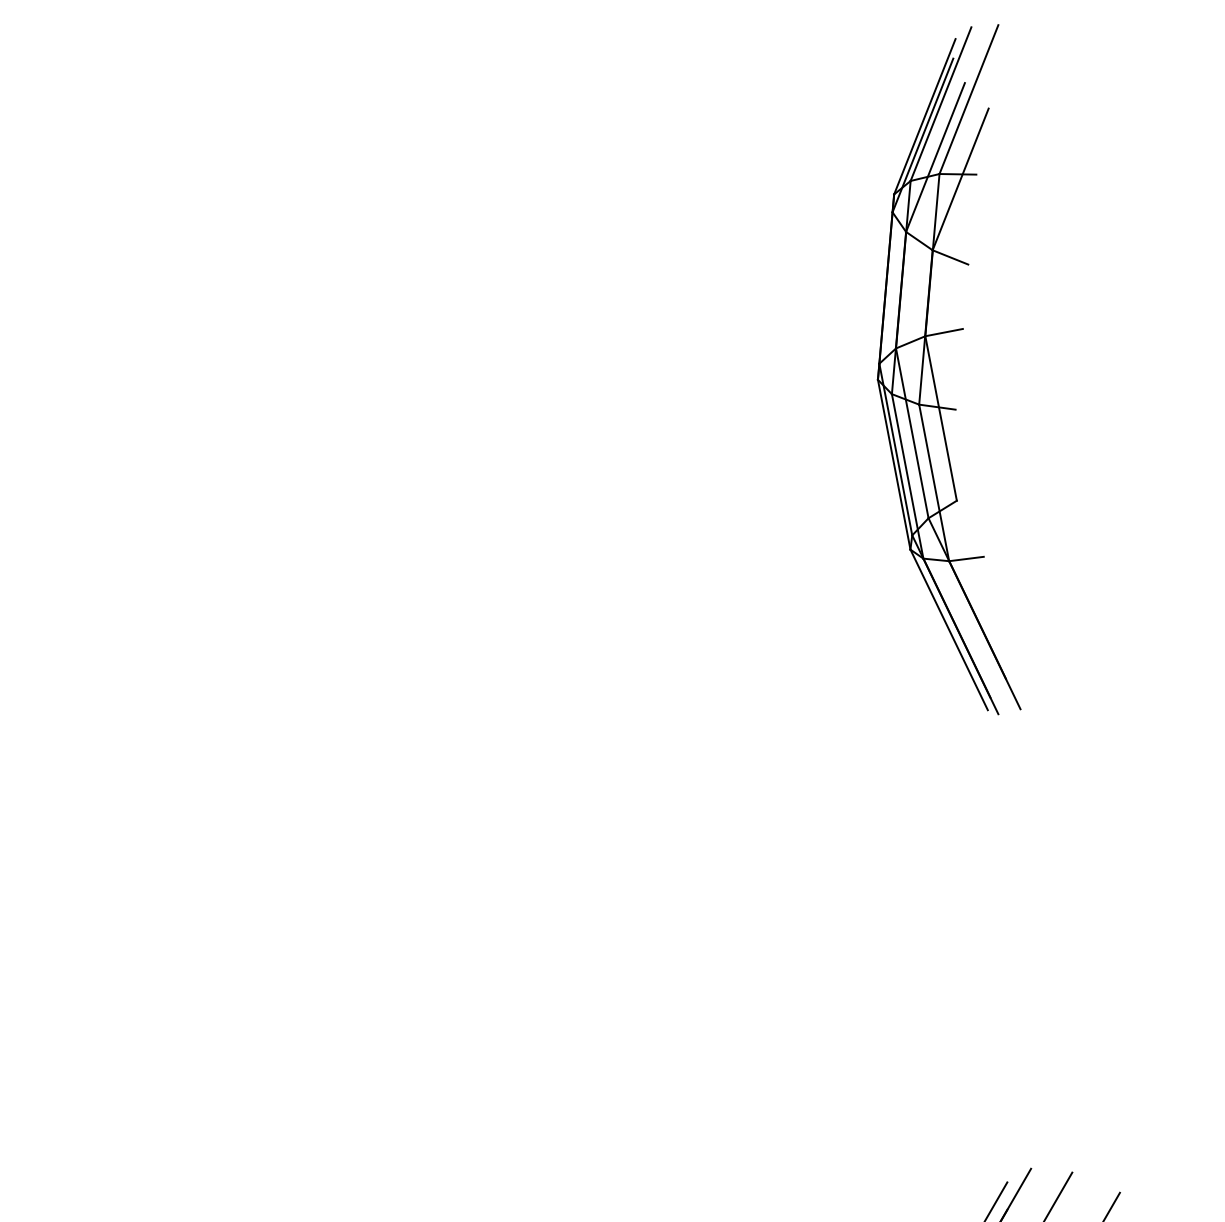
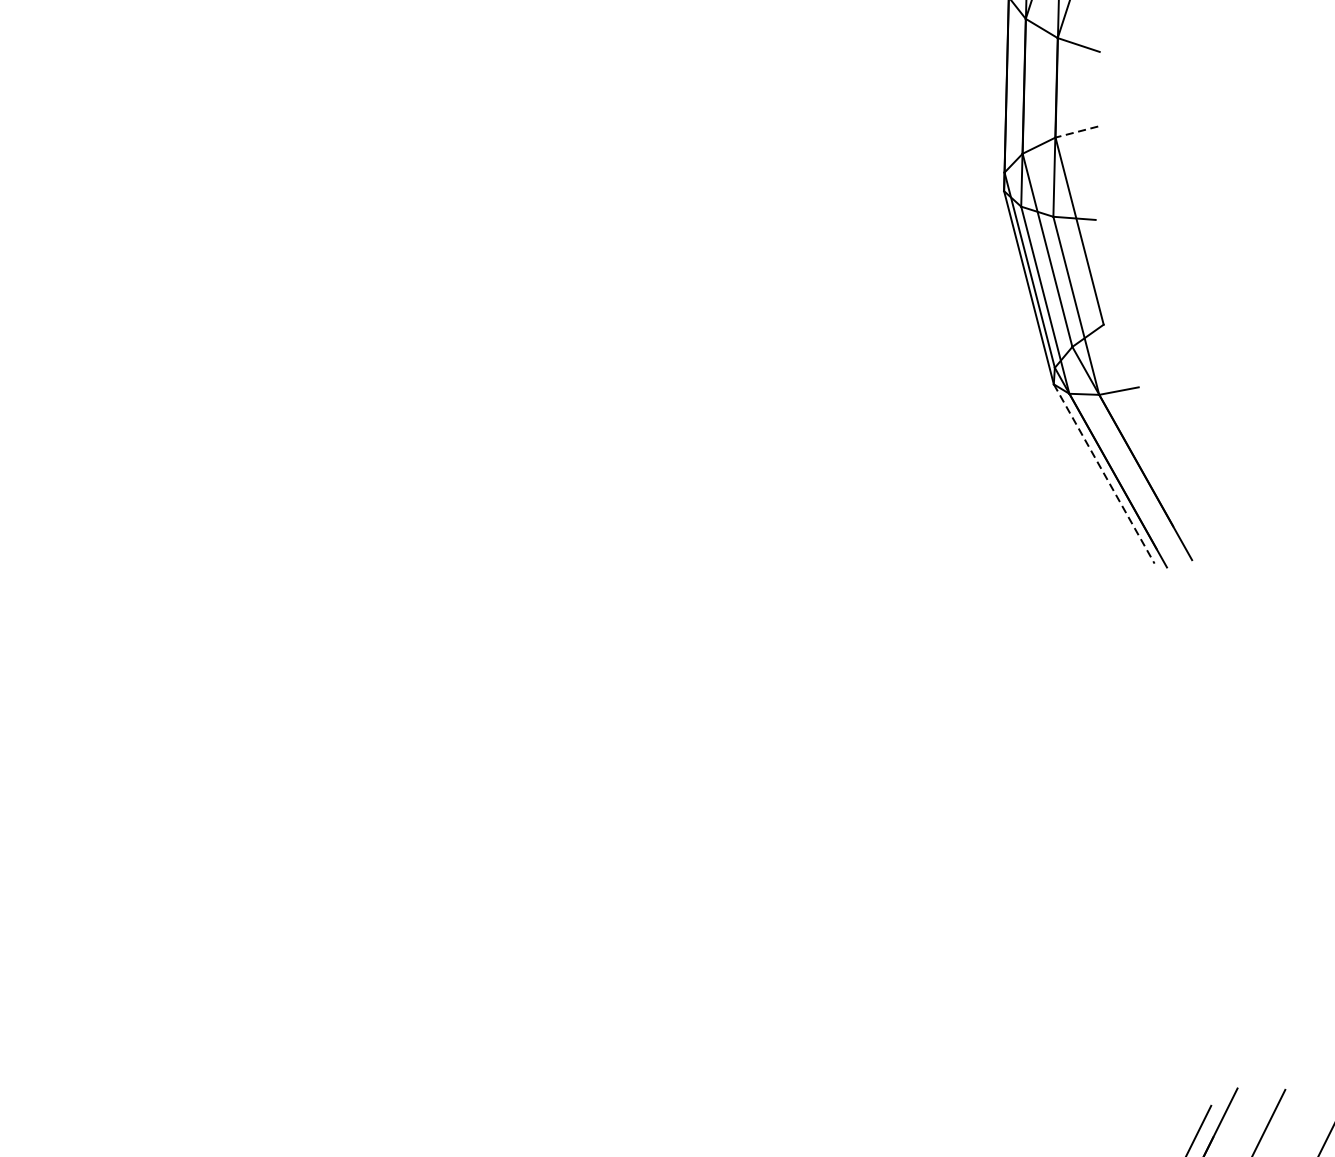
line: (943, 332) -> (1076, 131), solid -> dashed
line: (949, 630) -> (1104, 474), solid -> dashed

